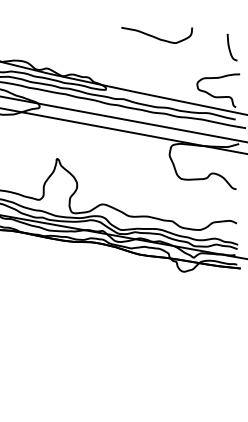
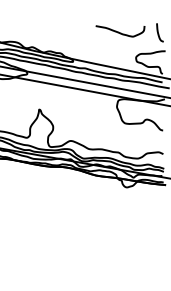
curve: (157, 37) -> (120, 32), moved

